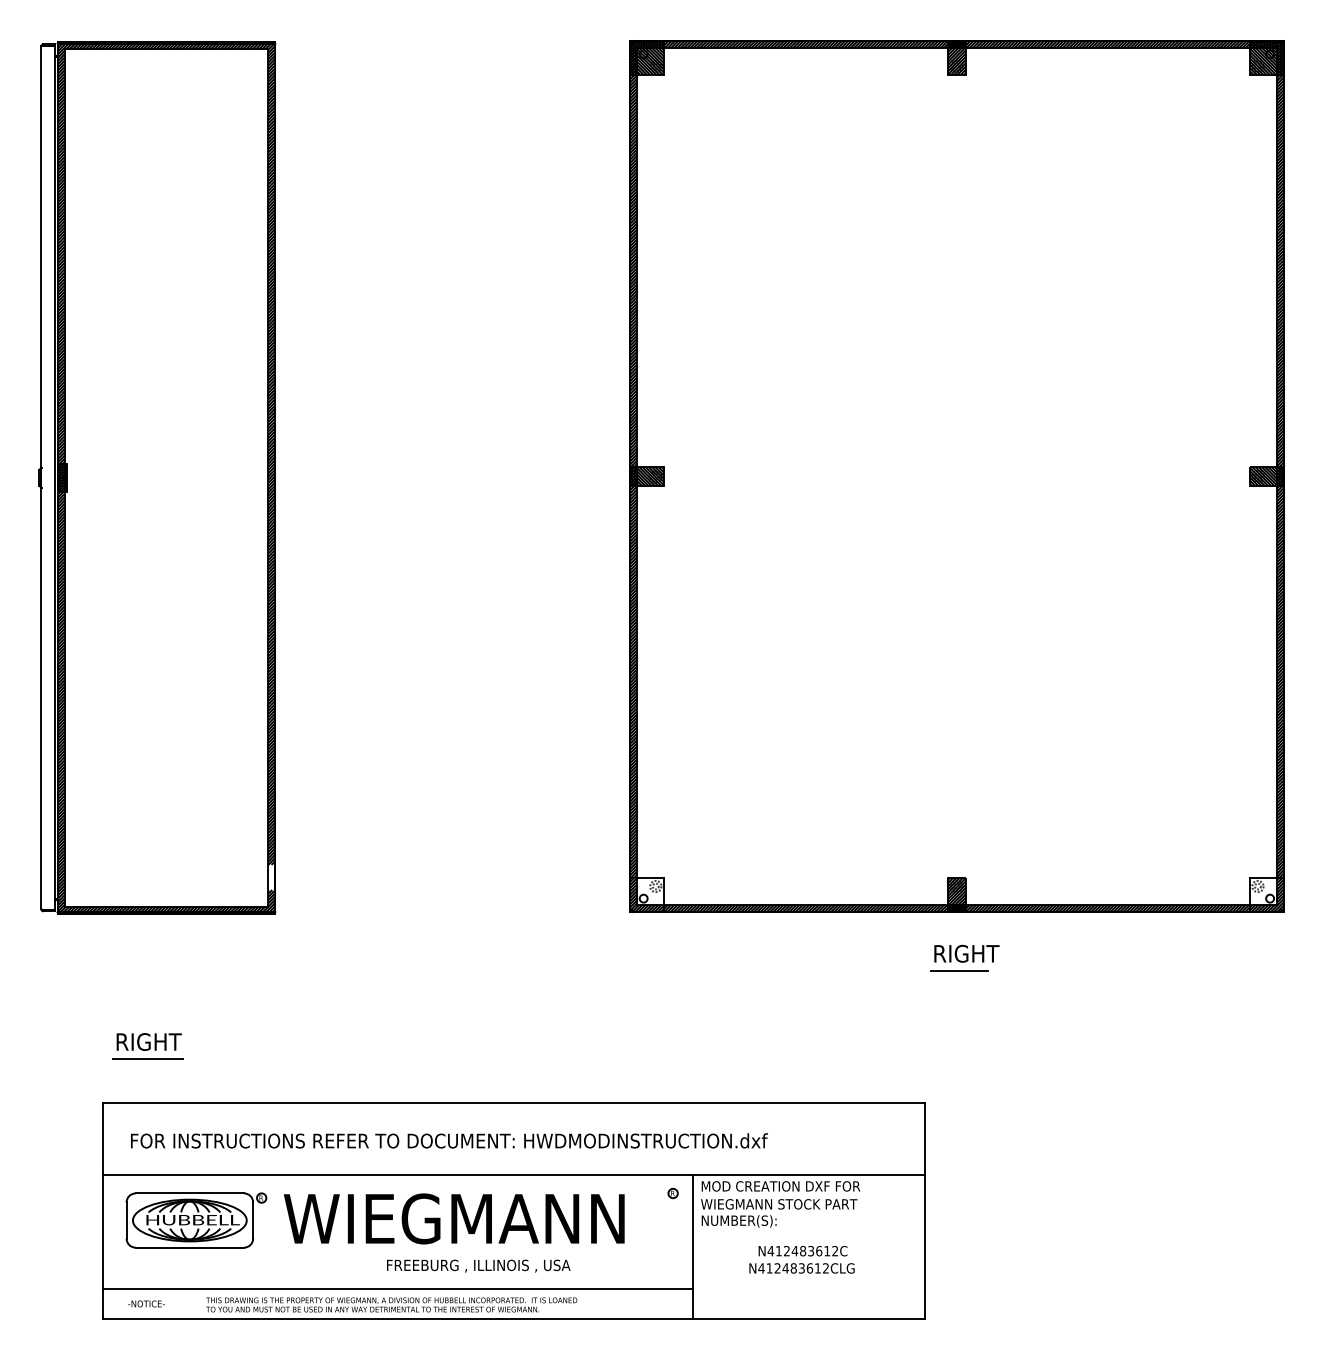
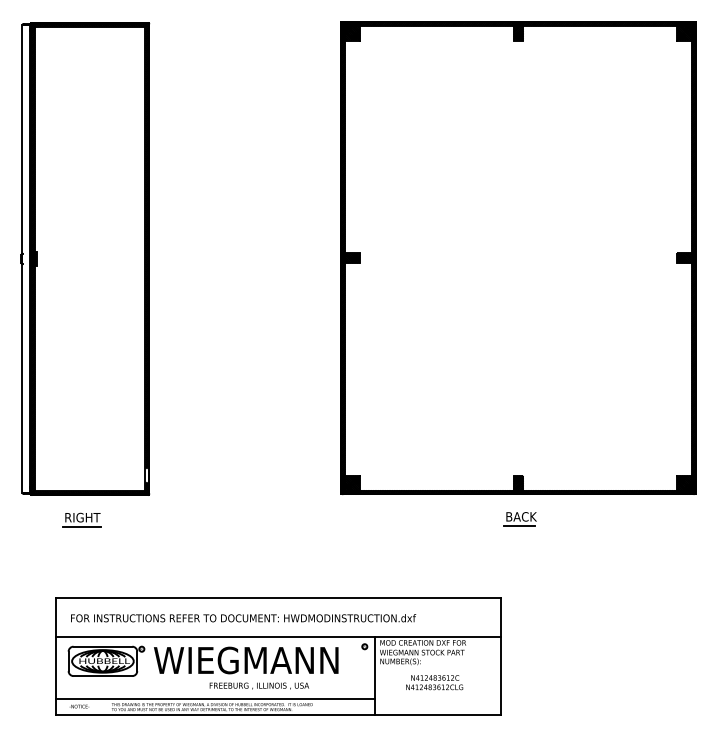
hatch: (646, 894) -> (350, 484), added
hatch: (1266, 894) -> (686, 484), added
text: (967, 953) -> (524, 516), RIGHT -> BACK
part: (146, 1045) -> (81, 519), moved

